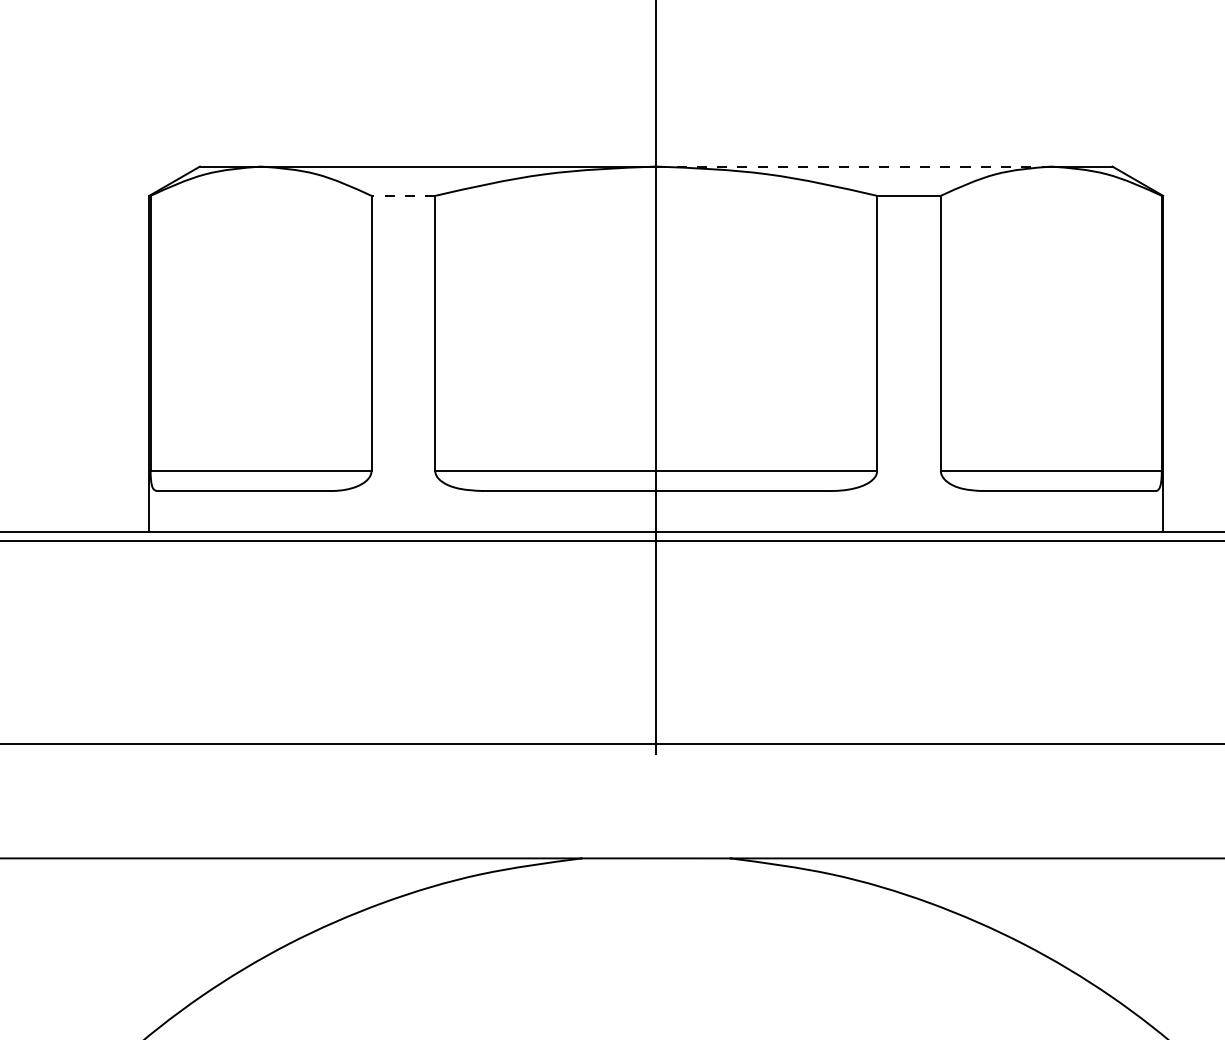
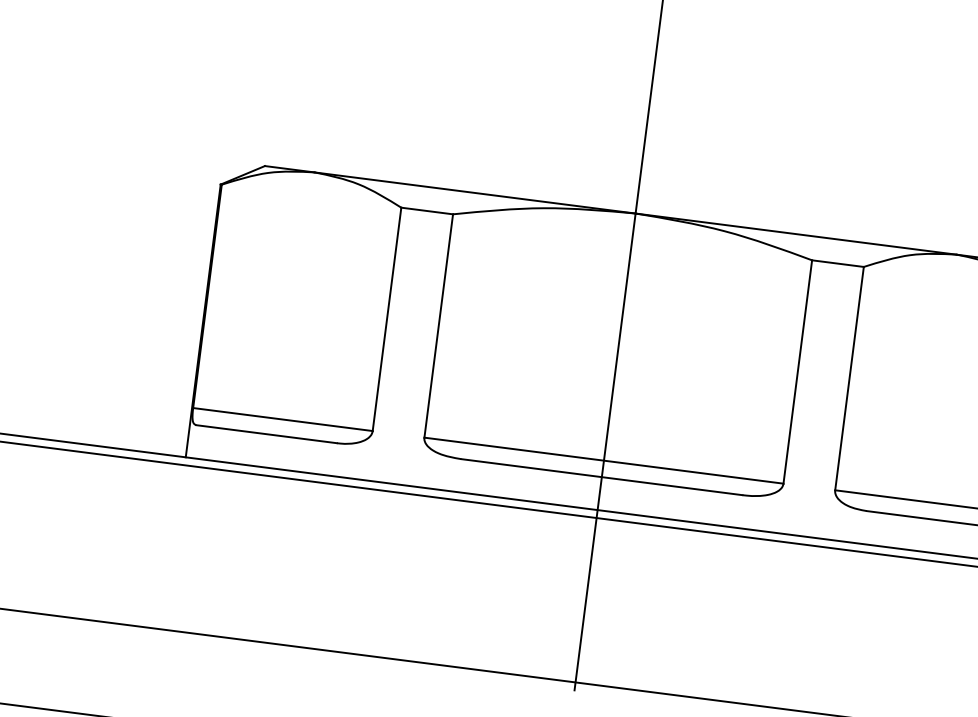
line: (853, 166) -> (795, 233), dashed -> solid
line: (403, 195) -> (427, 210), dashed -> solid

